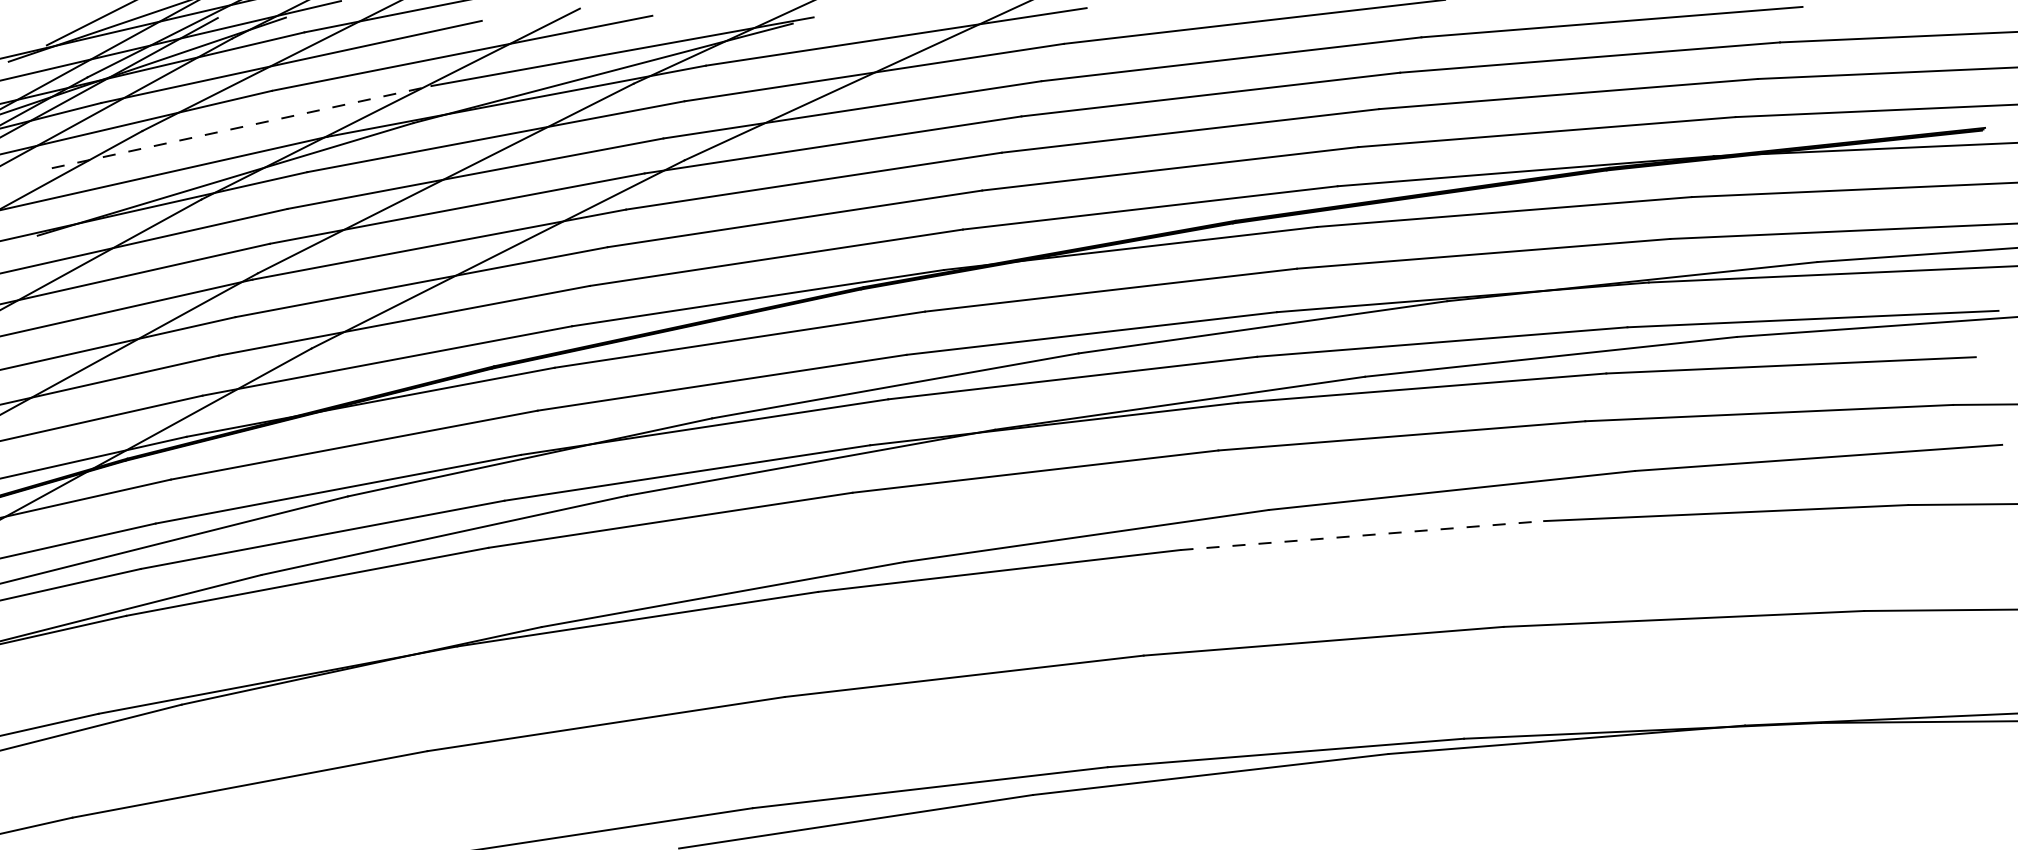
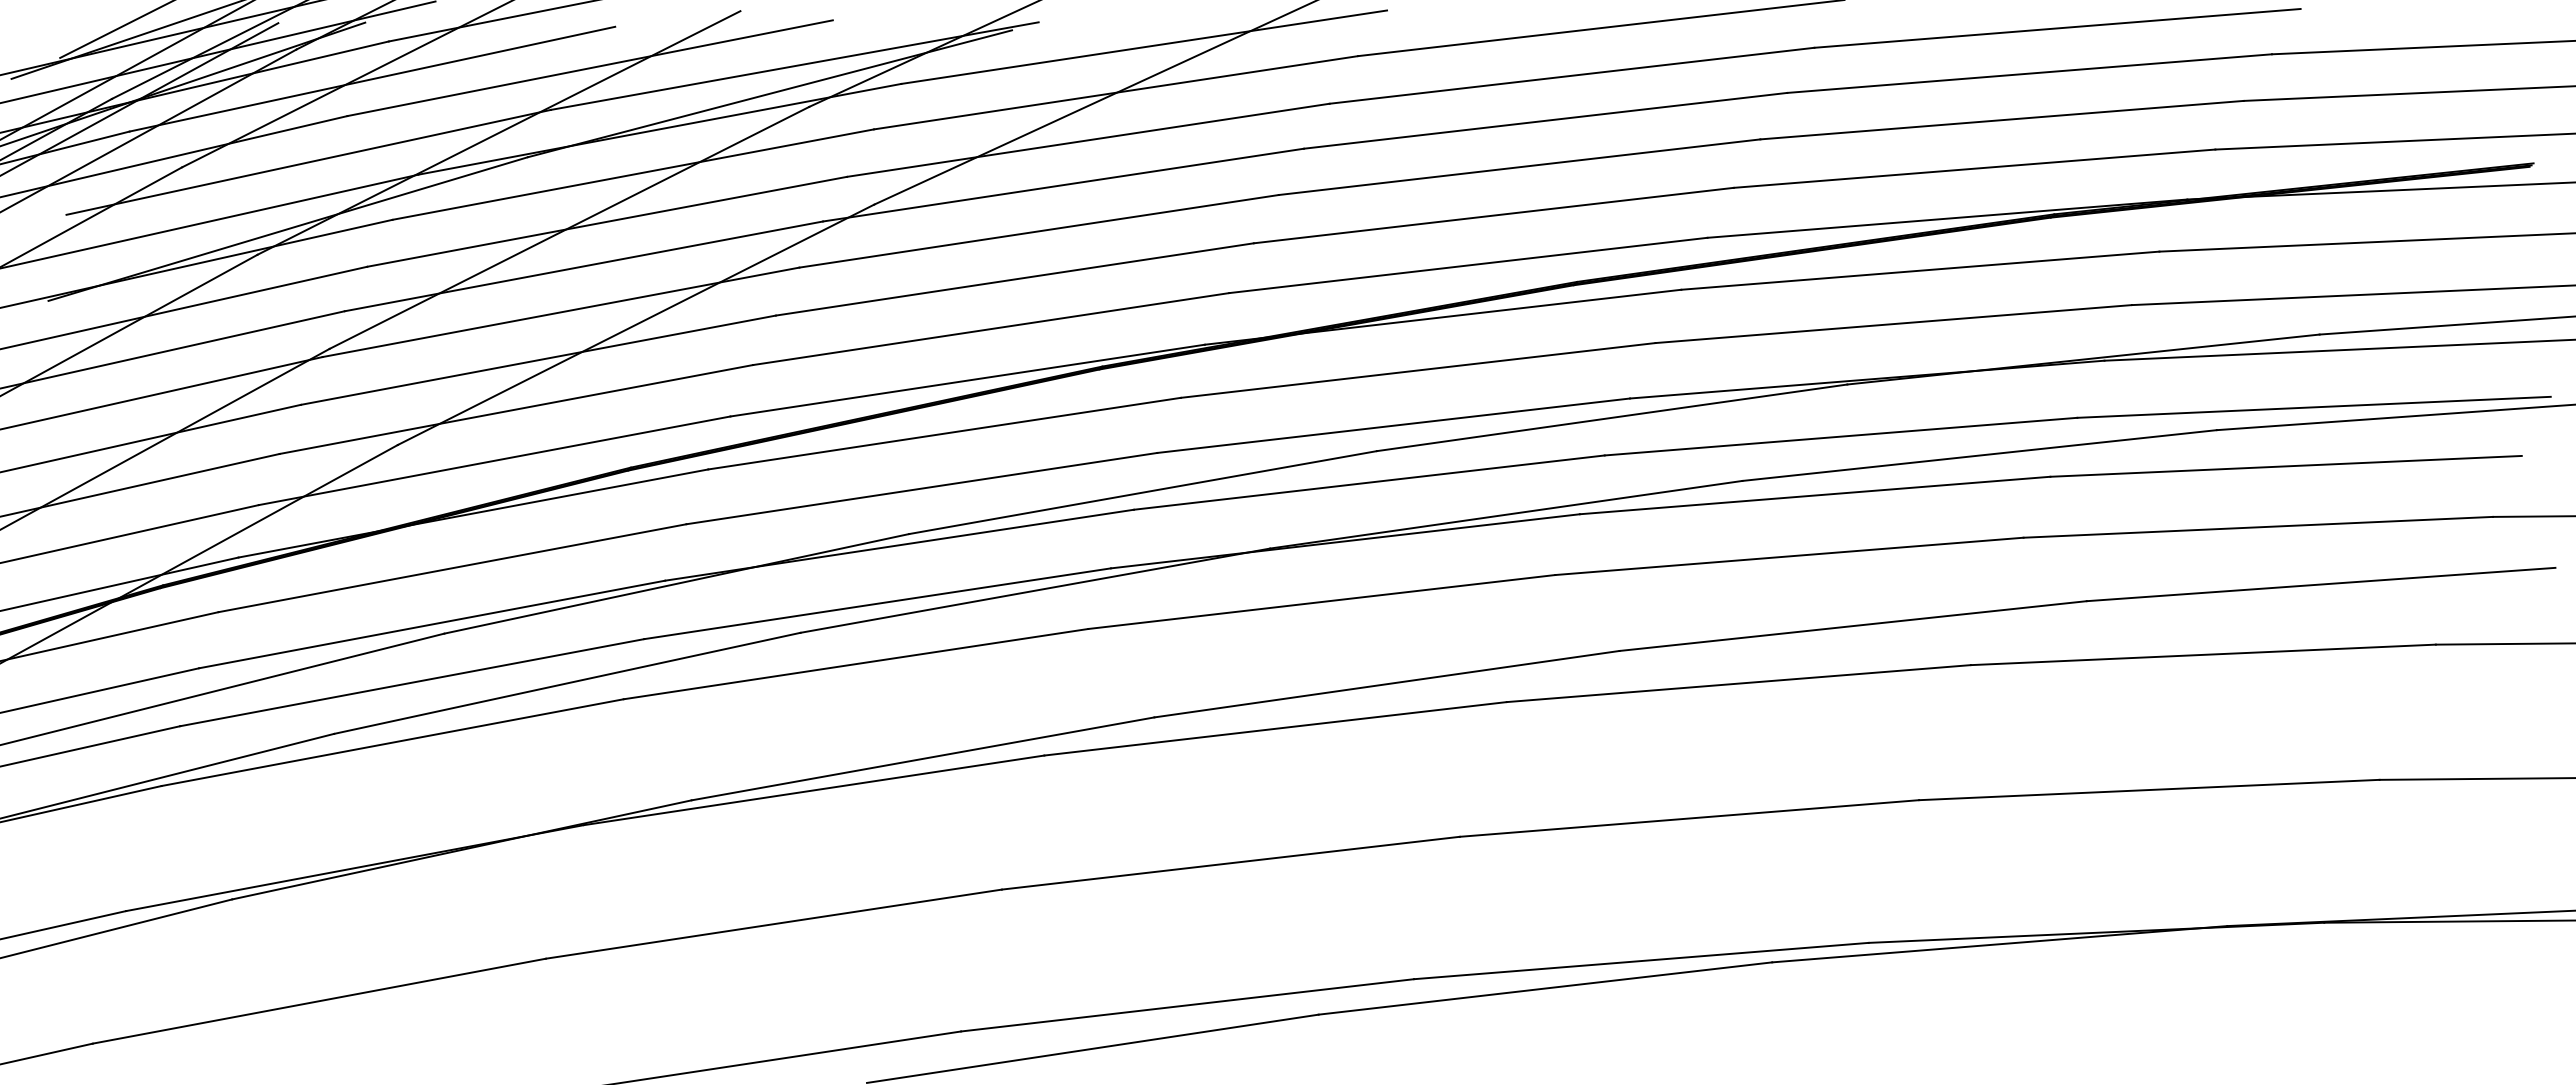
line: (241, 127) -> (308, 162), dashed -> solid
line: (1362, 535) -> (1738, 683), dashed -> solid

